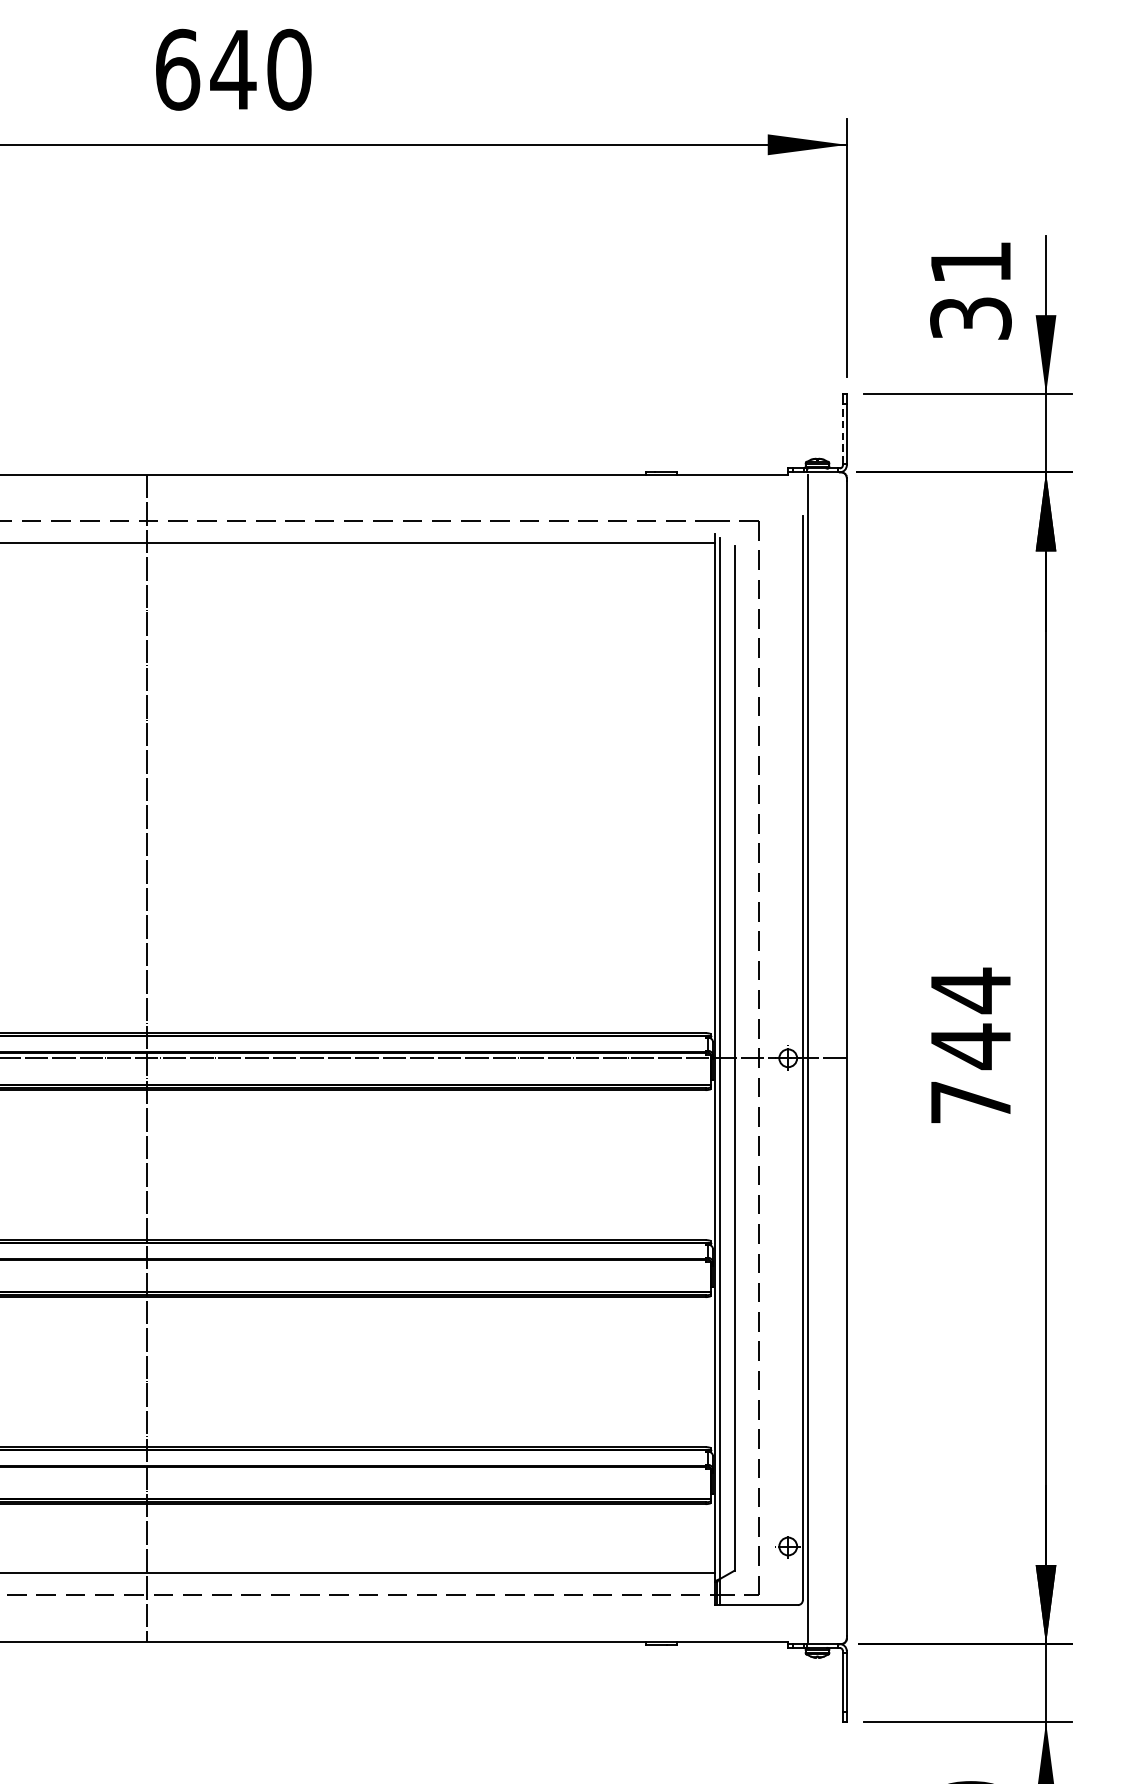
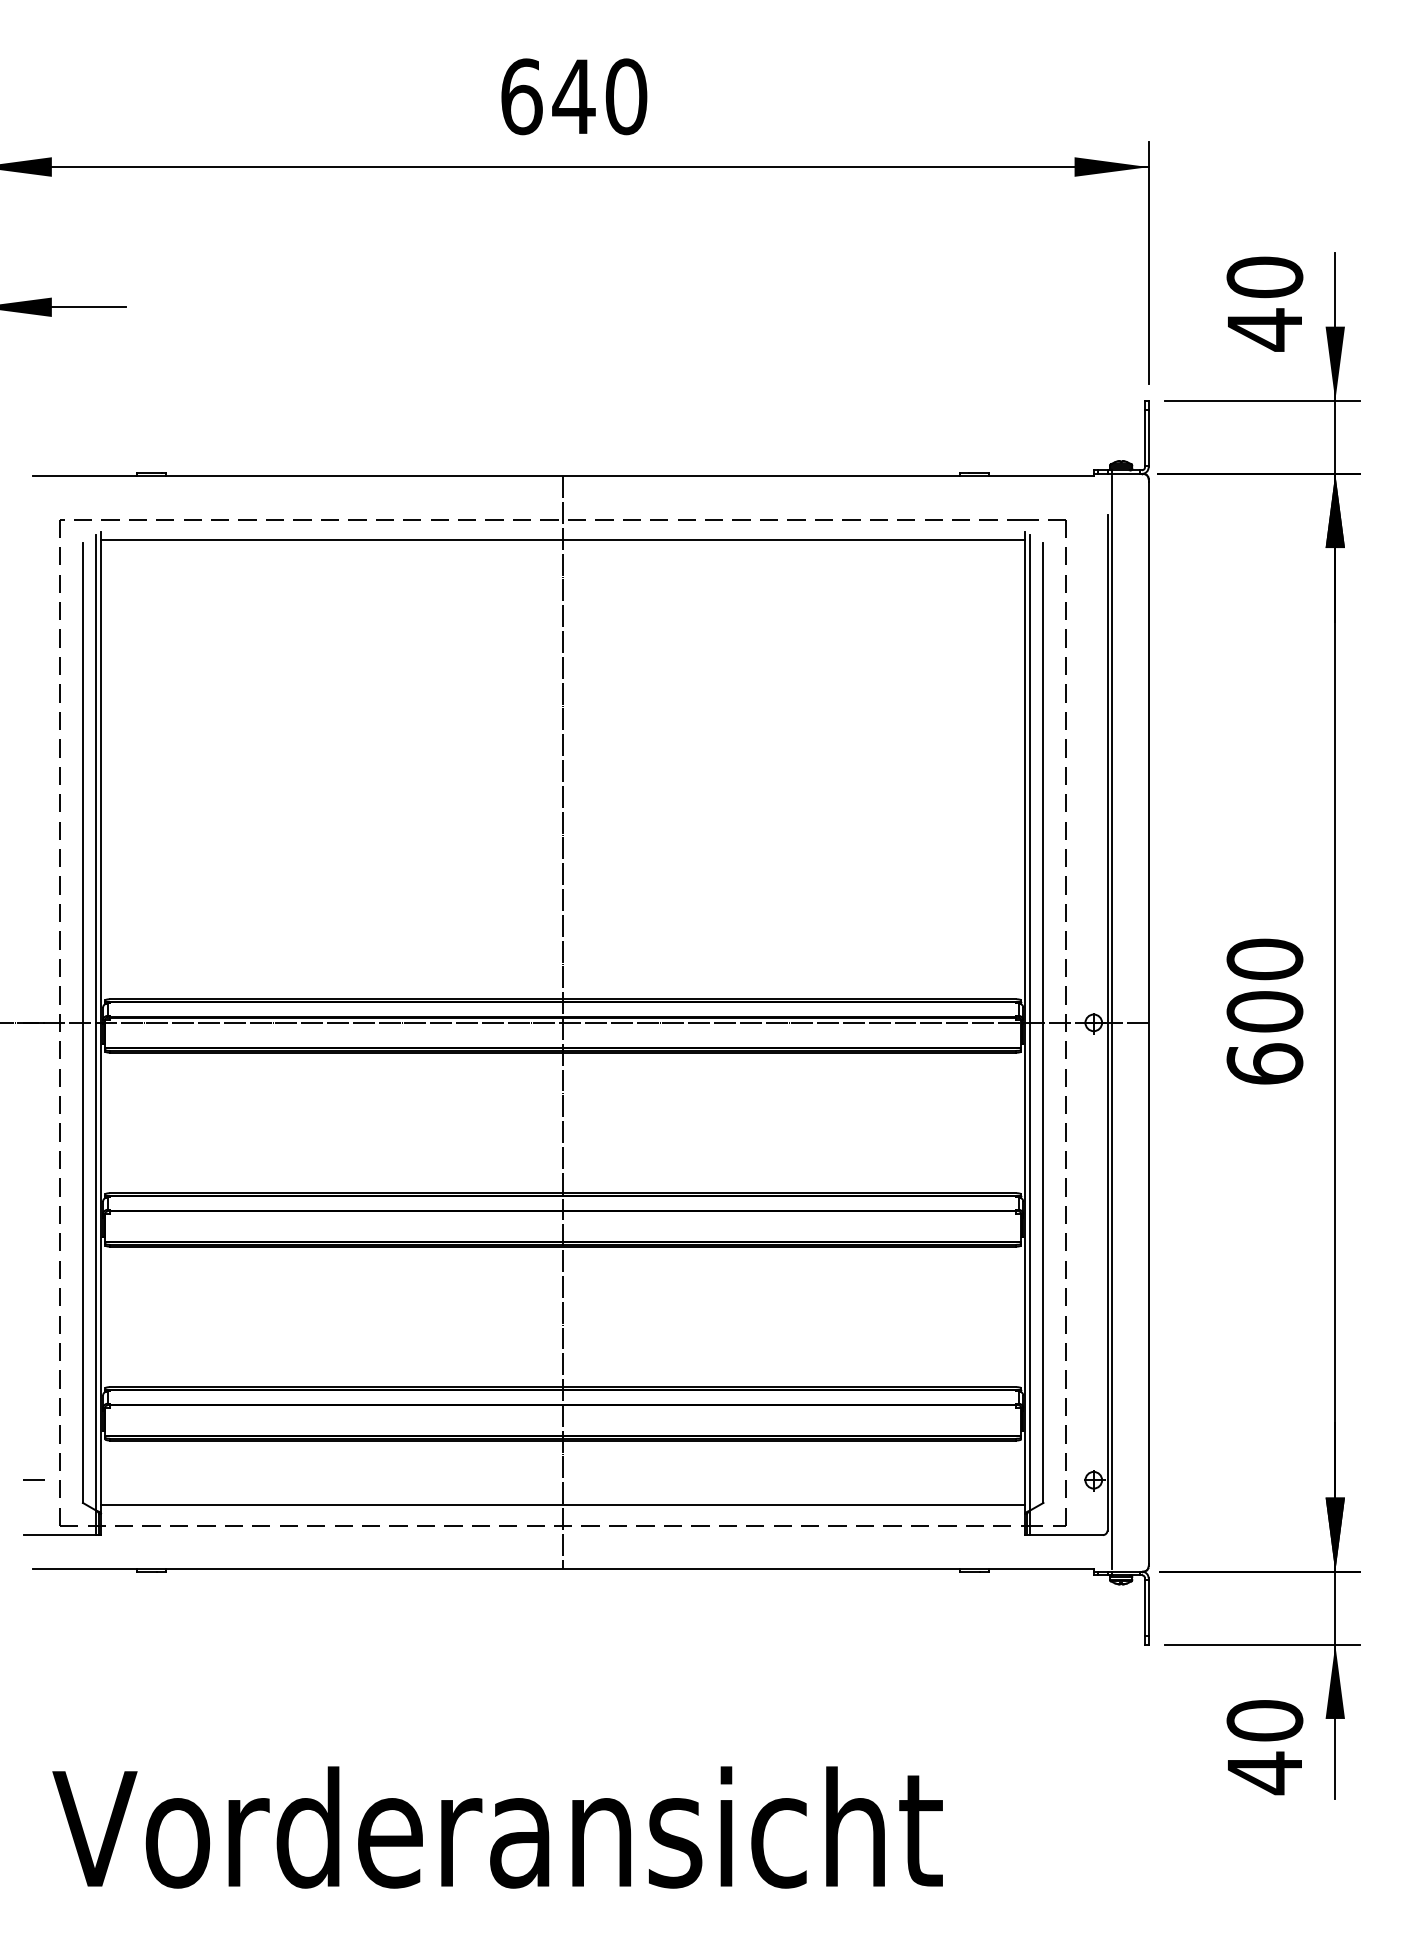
text: (970, 290) -> (1264, 303), 31 -> 40
line: (842, 433) -> (1144, 437), dashed -> solid
text: (970, 1045) -> (1264, 1010), 744 -> 600
line: (147, 1057) -> (563, 1022), moved

